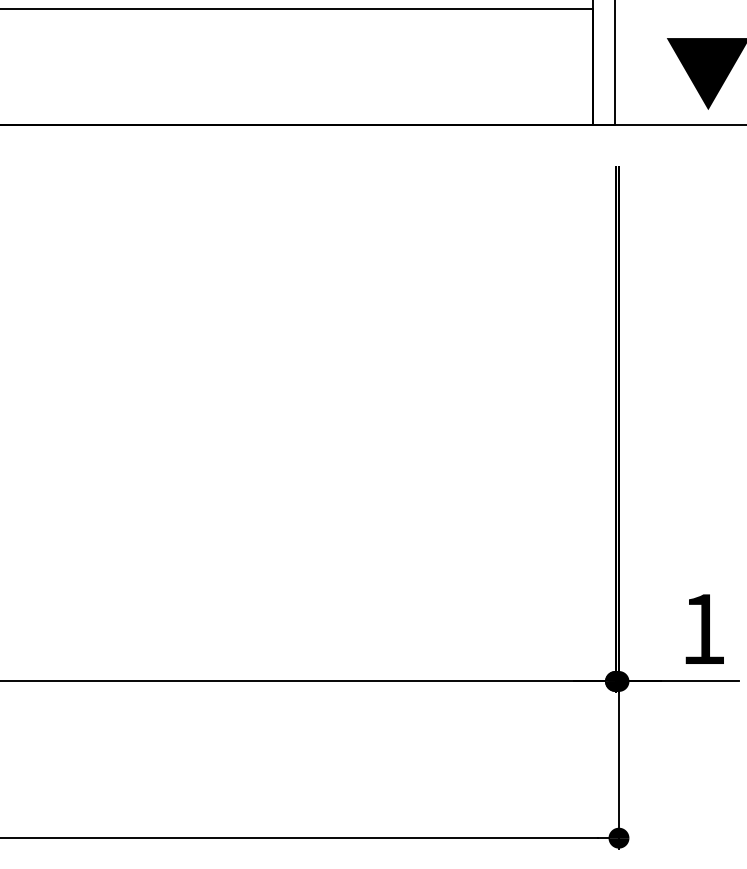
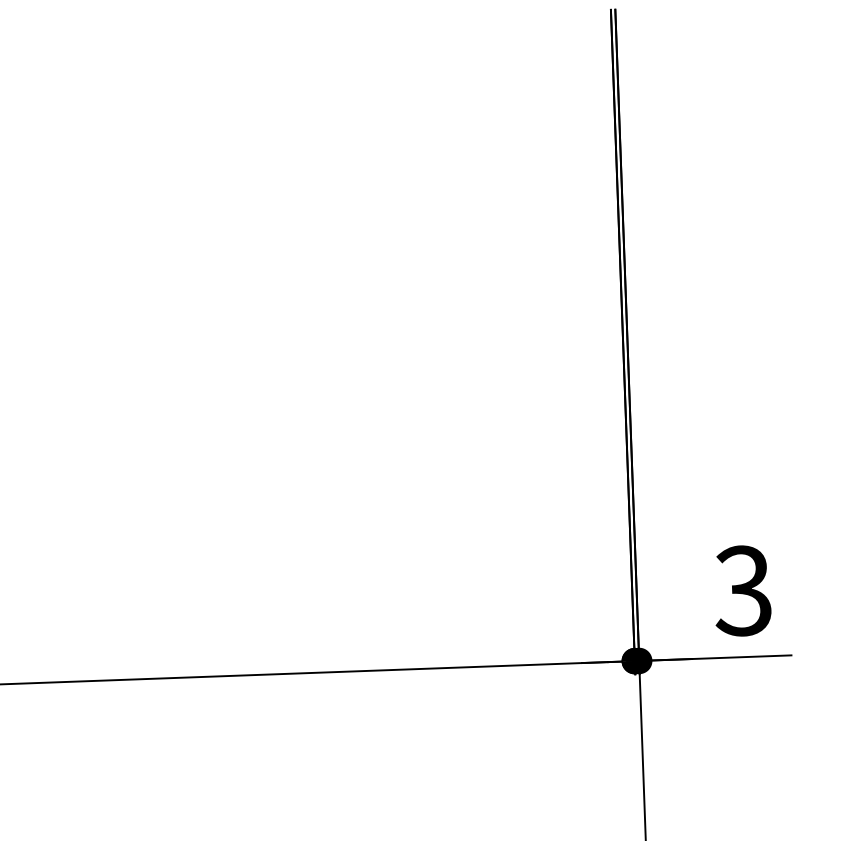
text: (702, 629) -> (742, 591), 1 -> 3

